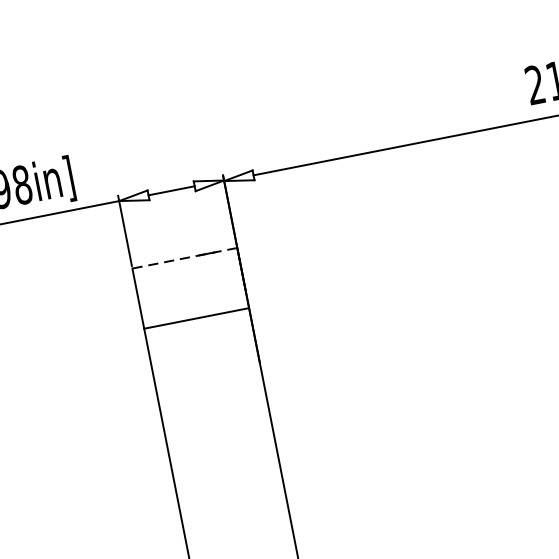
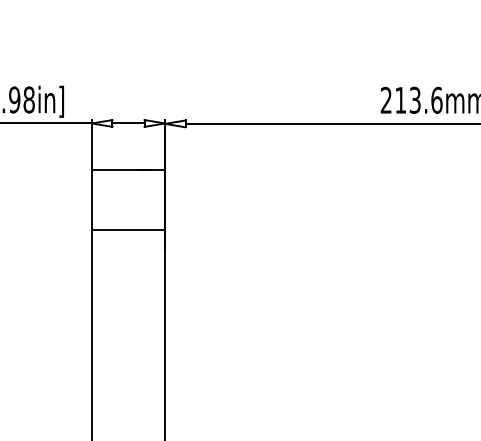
line: (184, 258) -> (128, 170), dashed -> solid
line: (196, 318) -> (128, 230), moved

